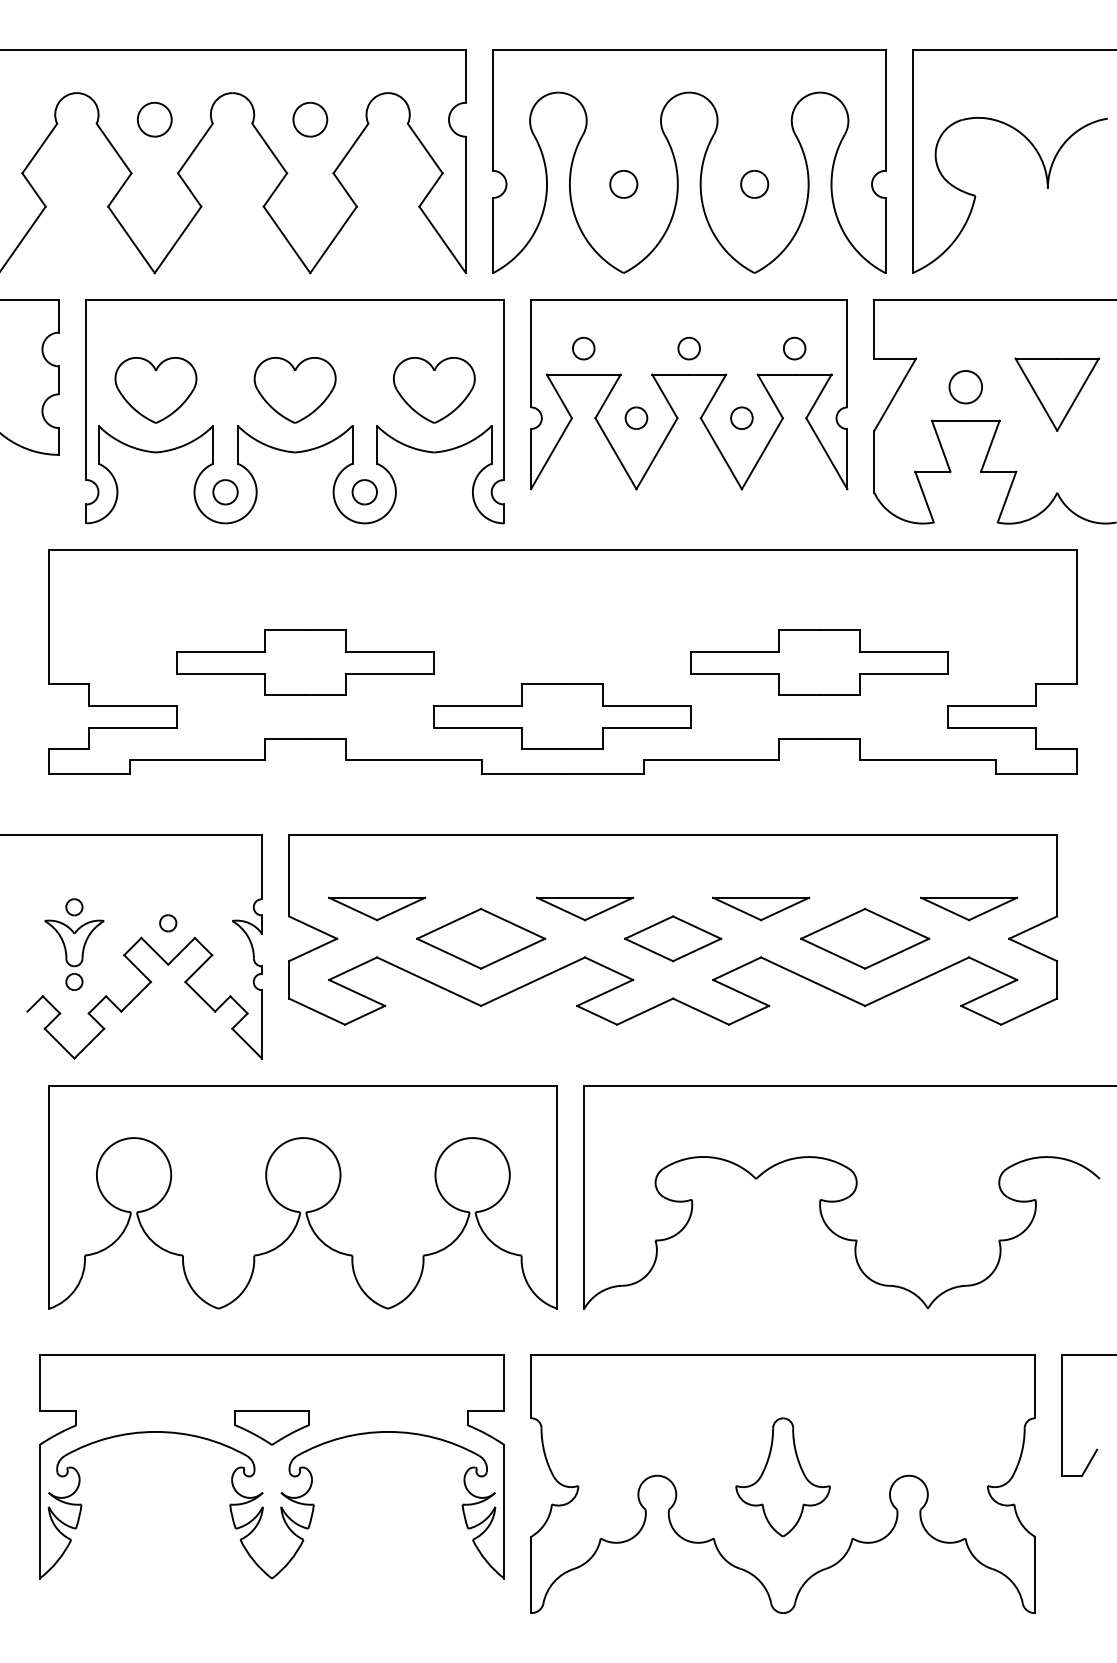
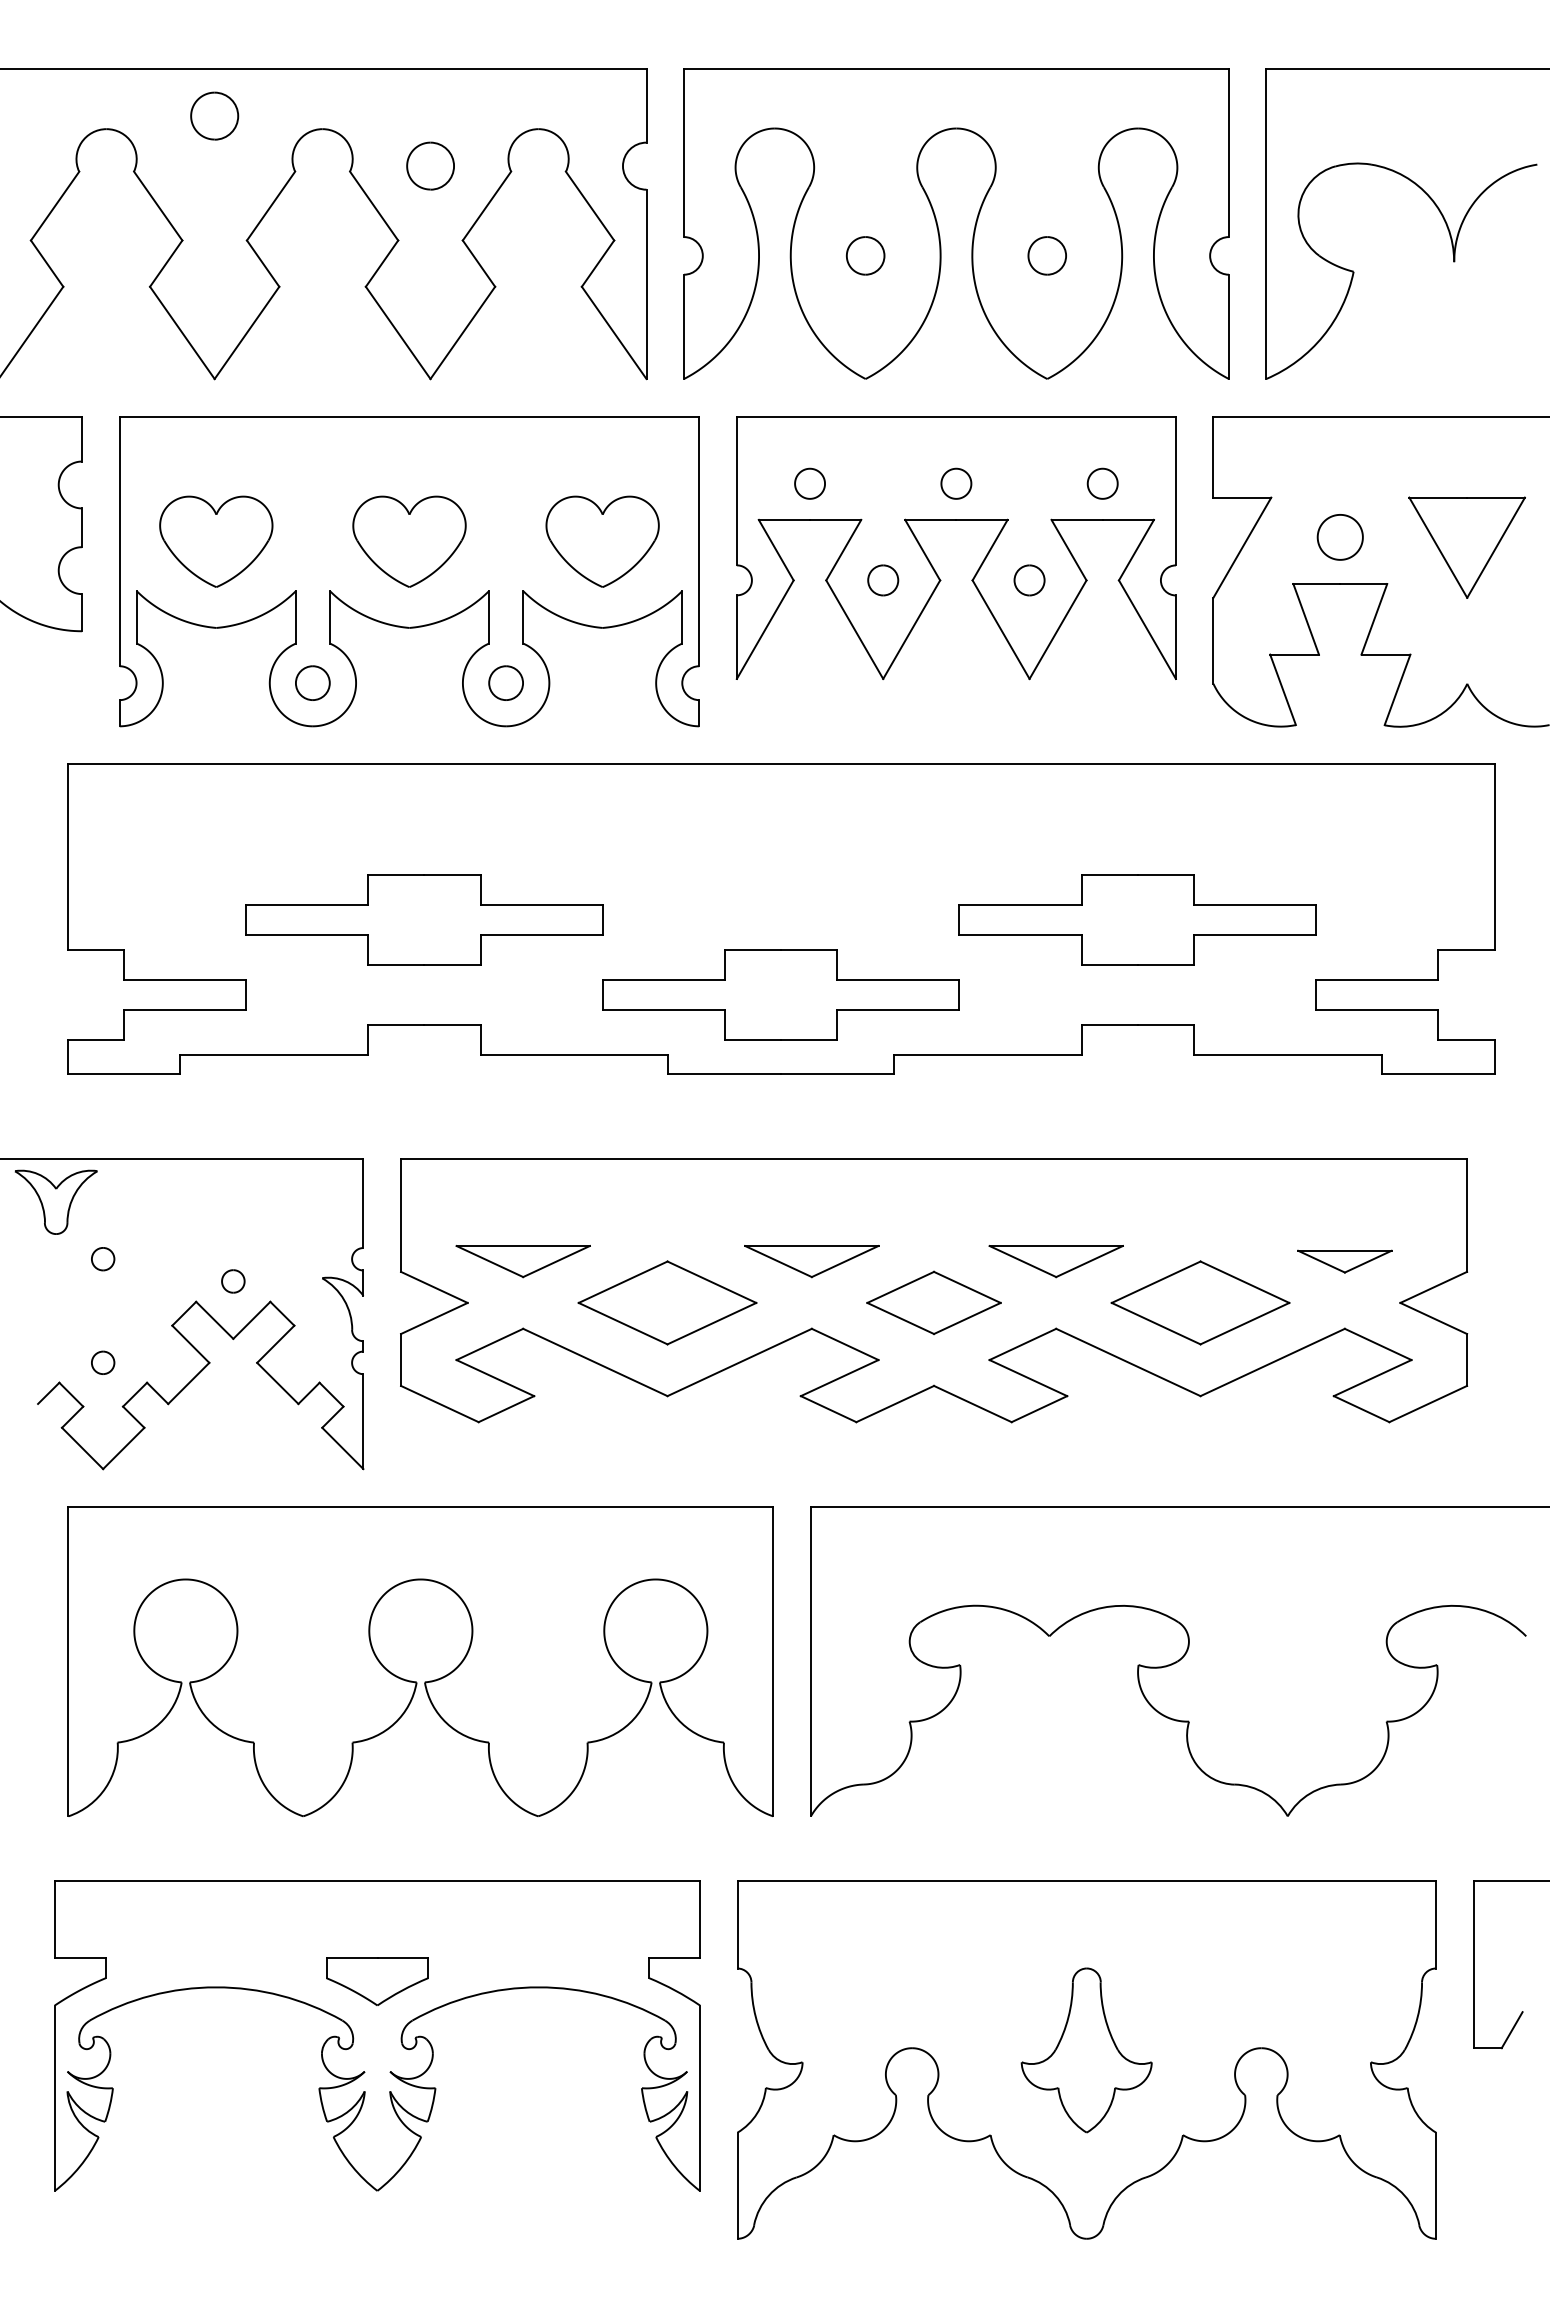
part: (154, 119) -> (214, 115), moved
part: (968, 908) -> (1344, 1261), size x0.7
part: (74, 942) -> (56, 1201), moved

